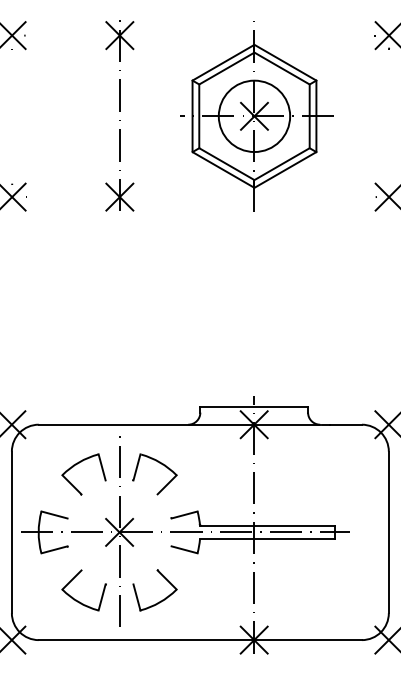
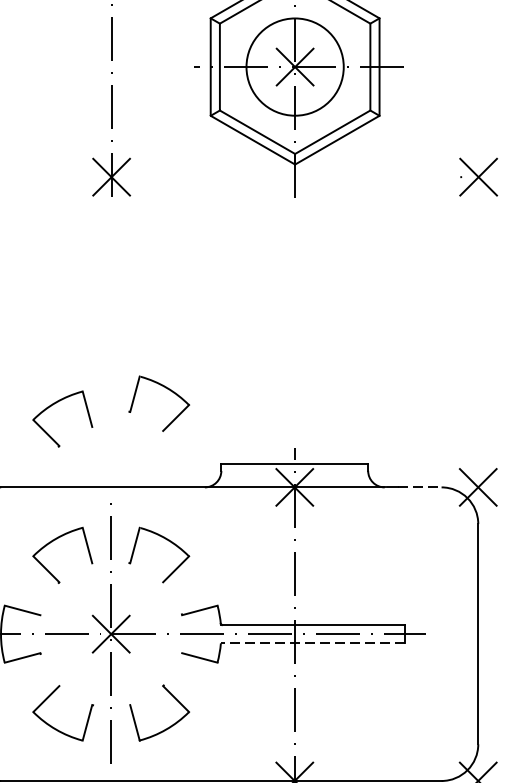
part: (162, 354) -> (169, 391), added
part: (76, 365) -> (52, 406), added
line: (346, 424) -> (420, 487), solid -> dashed
line: (266, 539) -> (311, 643), solid -> dashed

